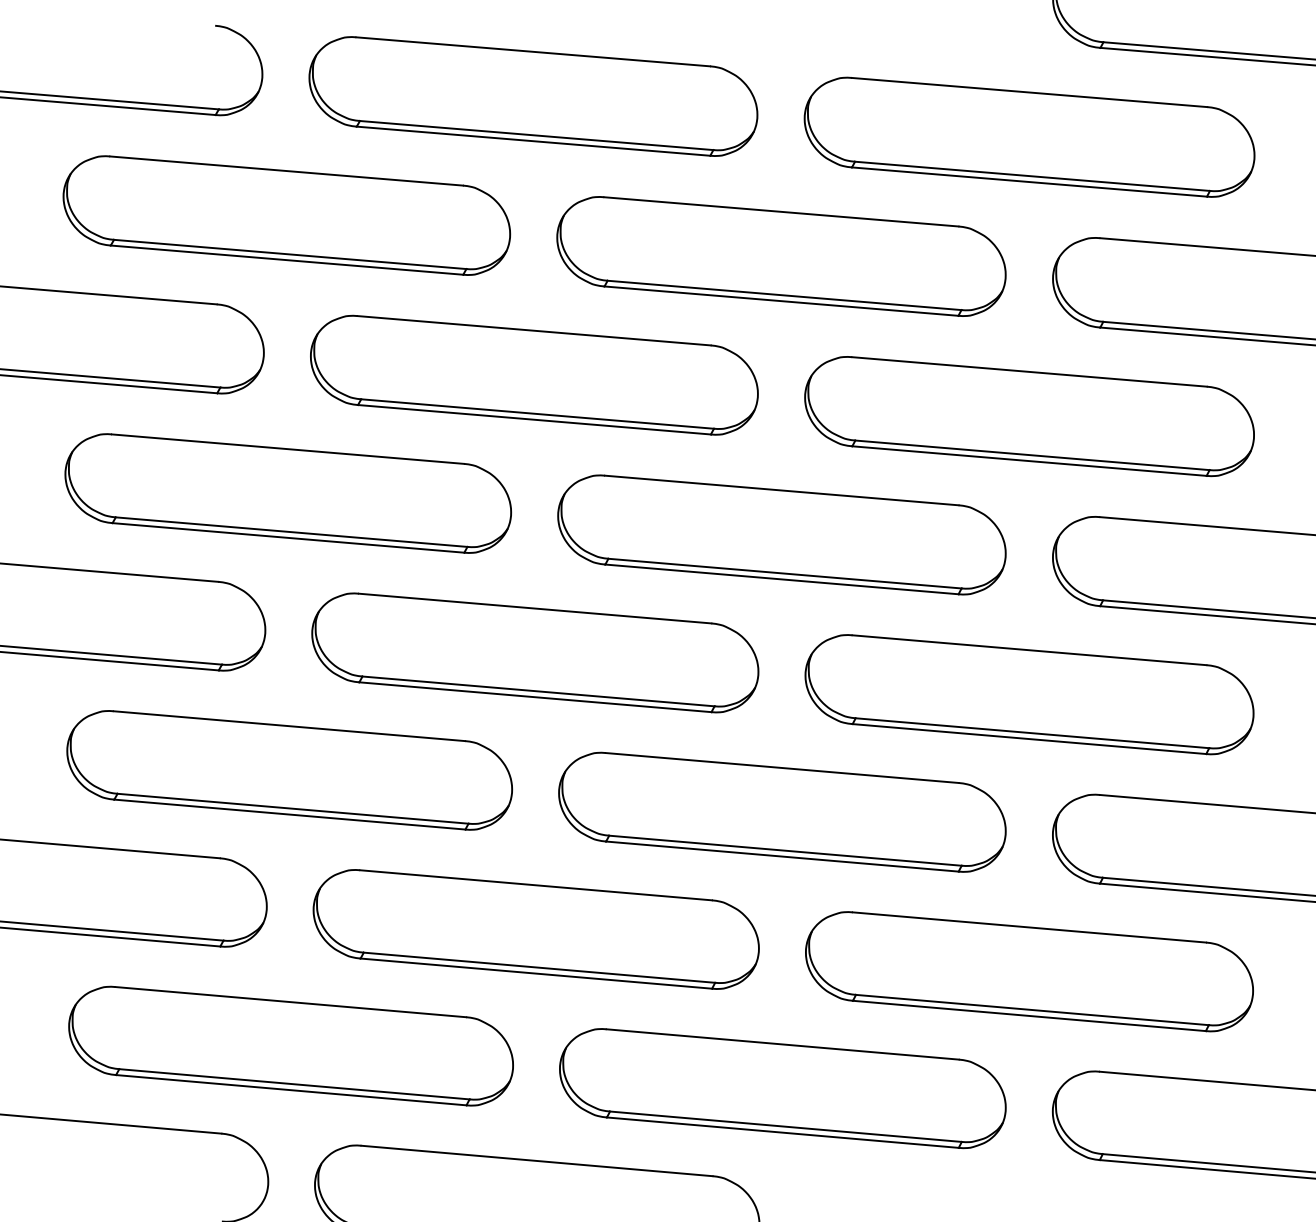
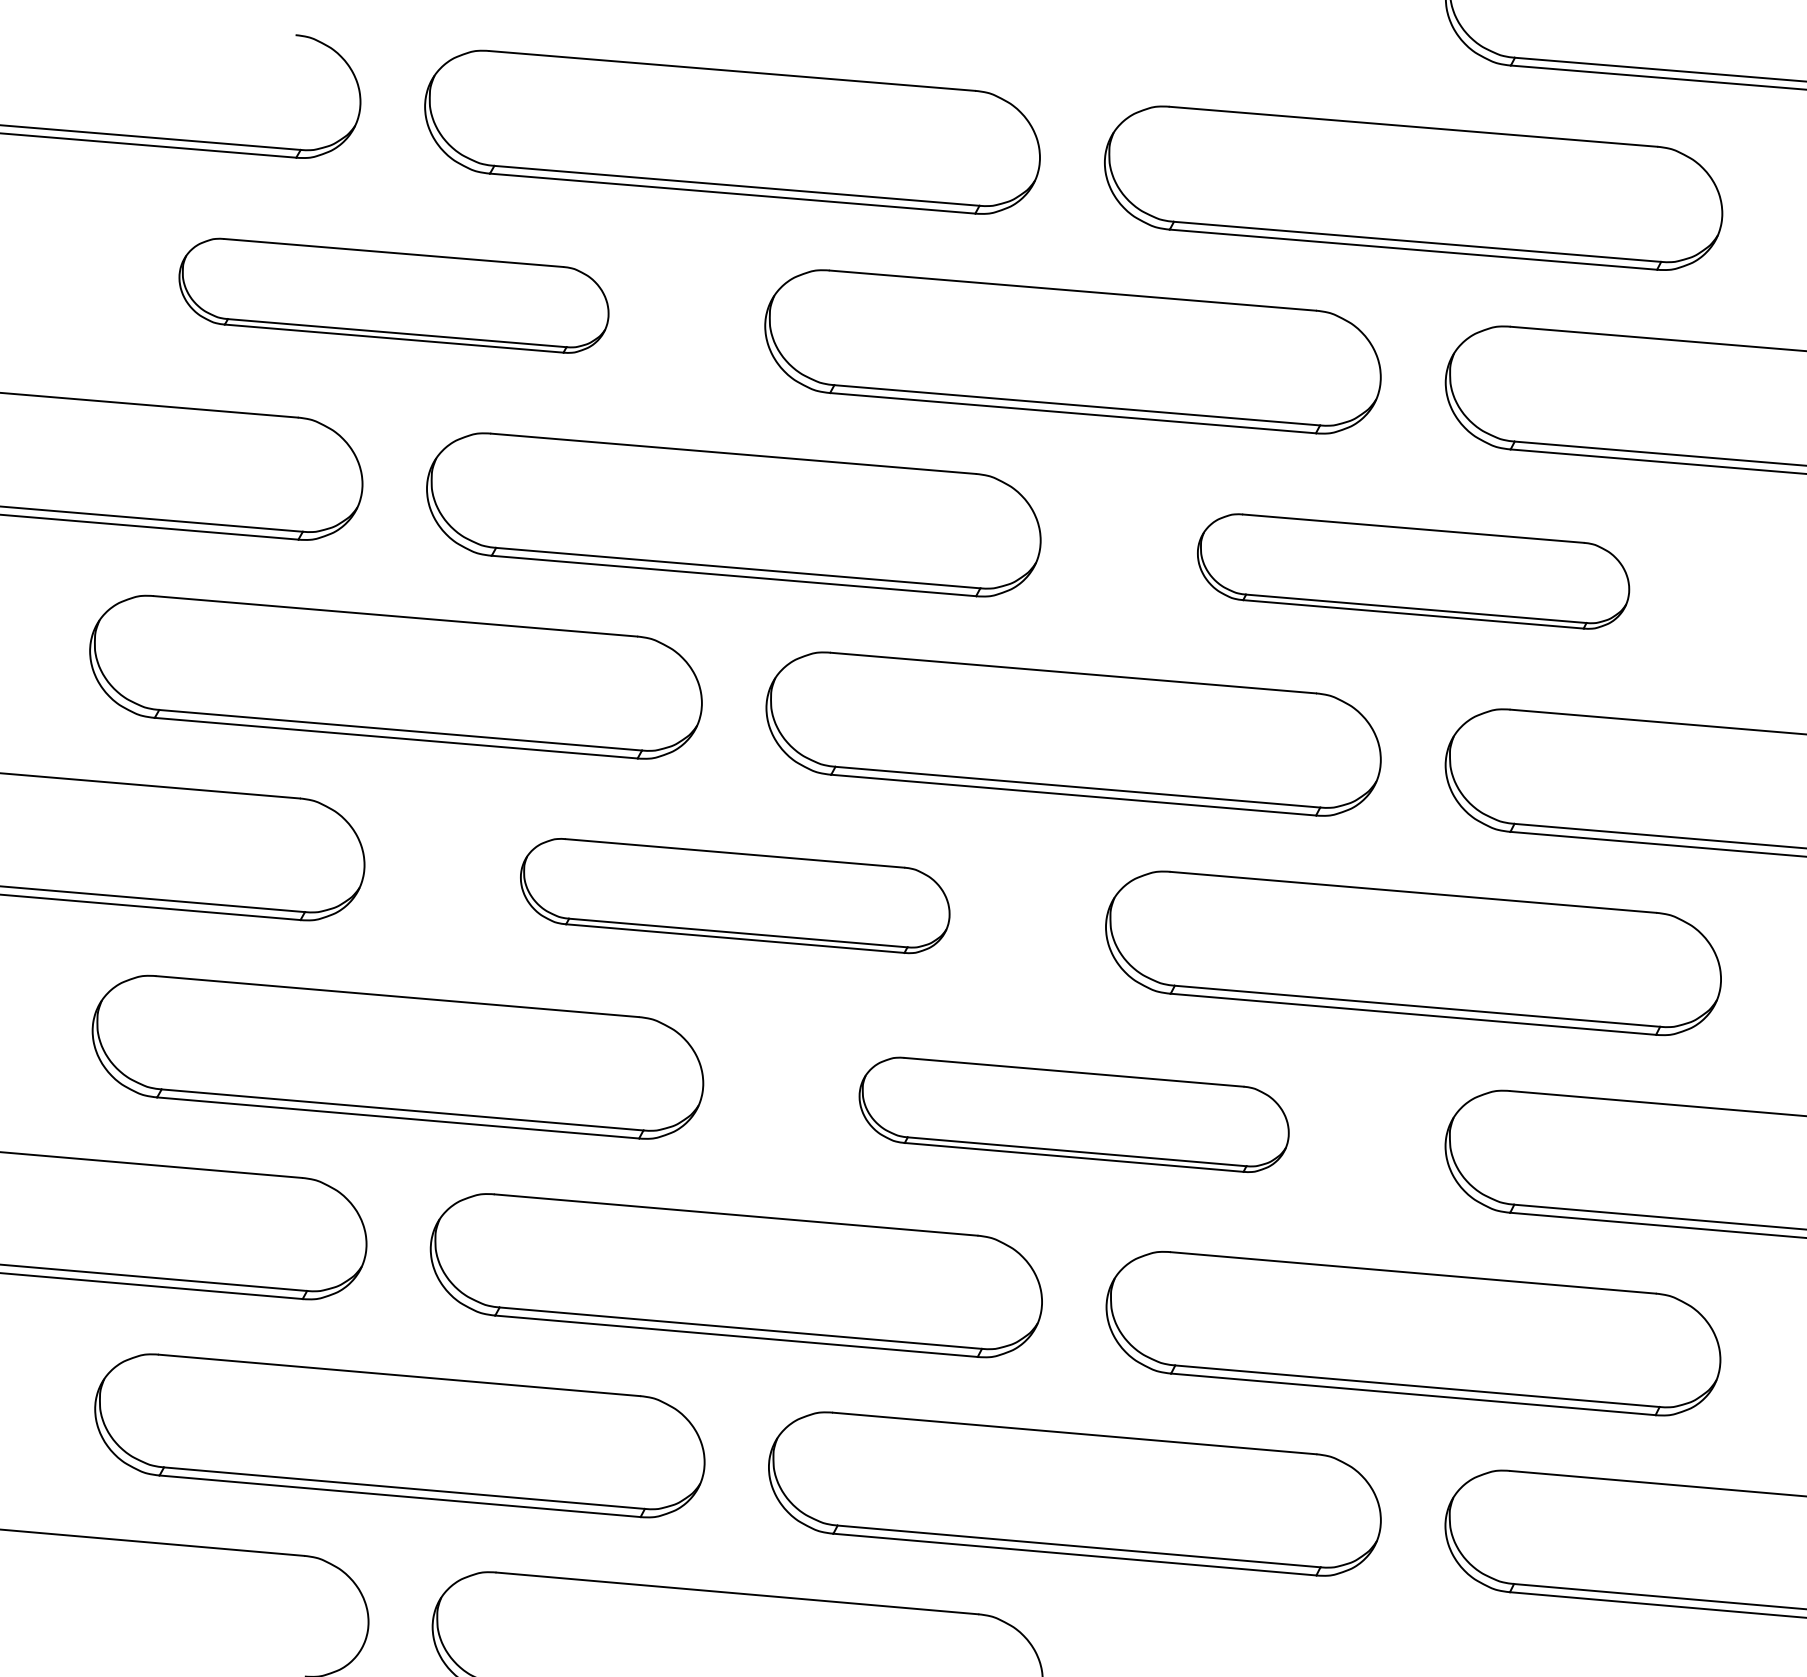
part: (286, 215) -> (393, 295), size x0.7
part: (1029, 416) -> (1413, 571), size x0.7
part: (535, 652) -> (735, 895), size x0.7
part: (781, 812) -> (1073, 1114), size x0.7

